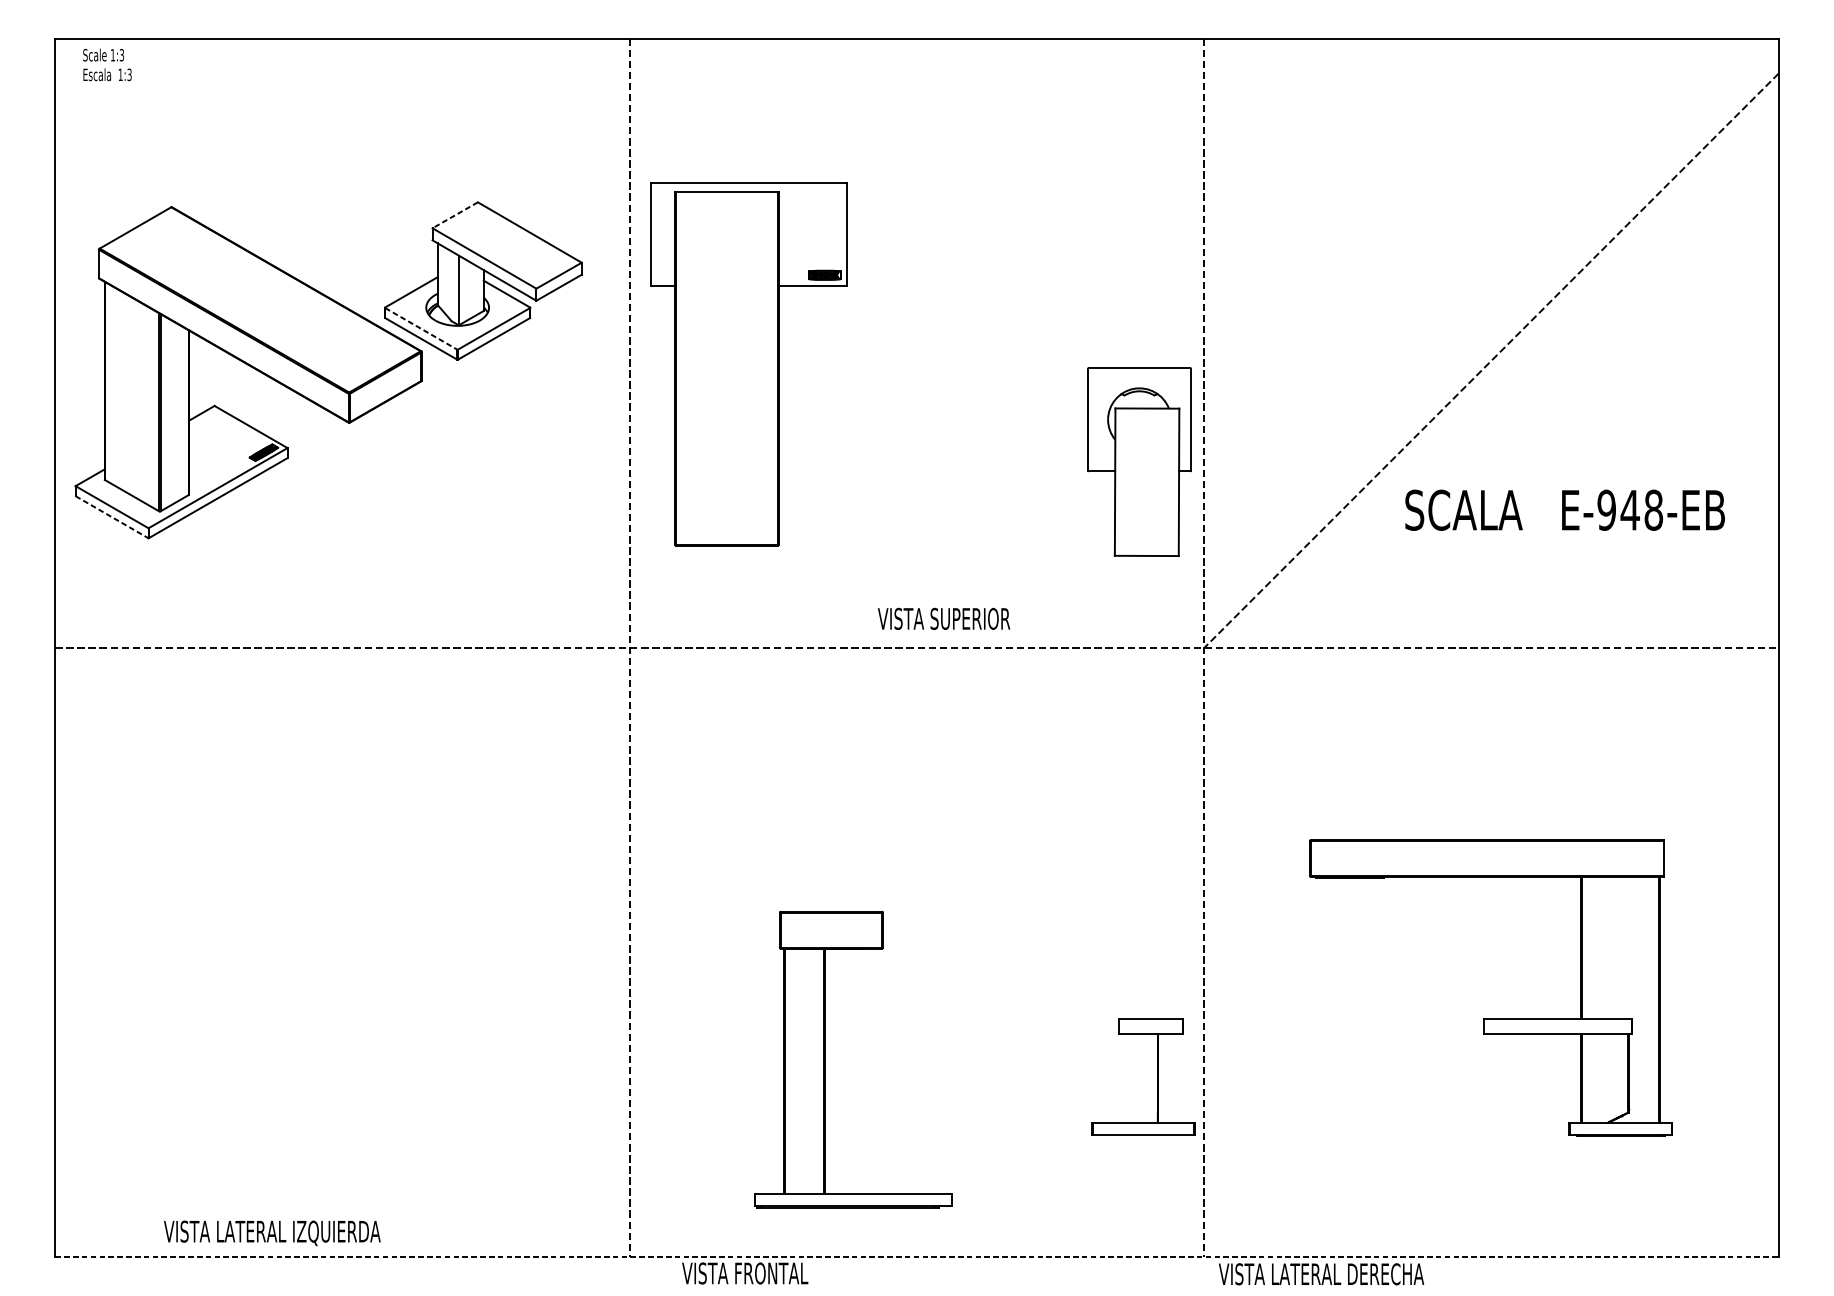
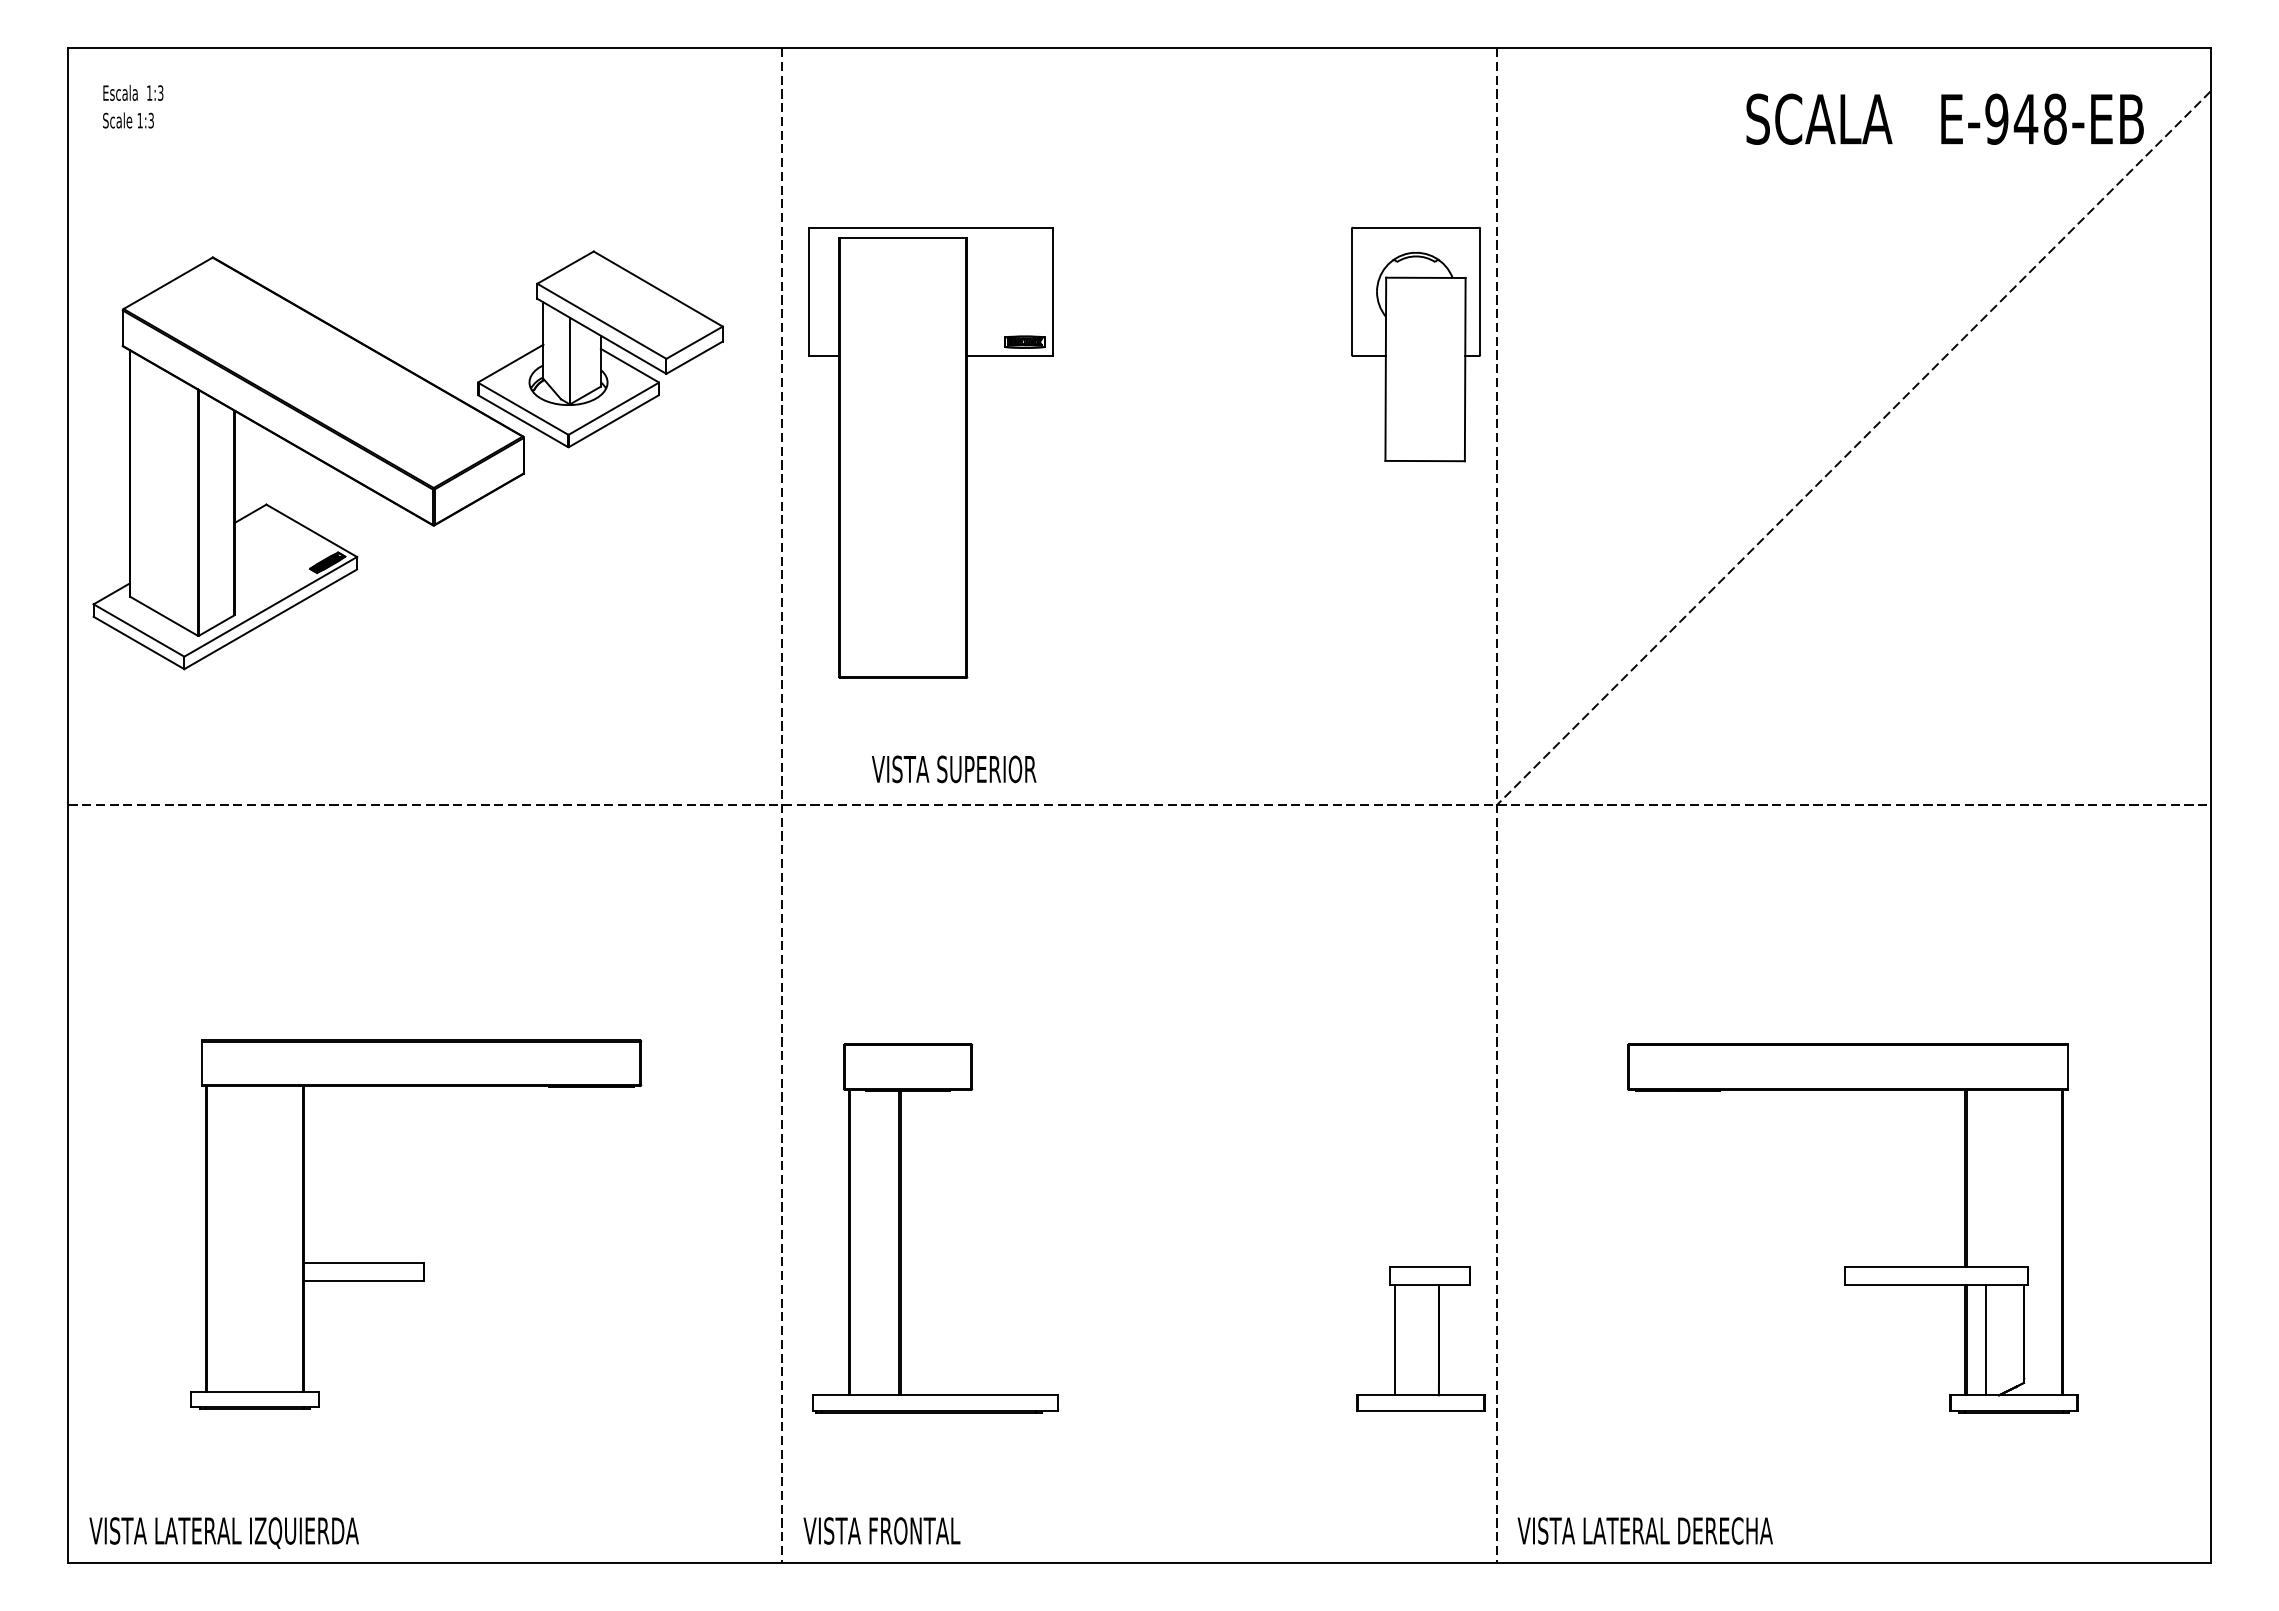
text: (103, 55) -> (128, 120), moved
line: (455, 215) -> (565, 267), dashed -> solid
line: (421, 328) -> (523, 408), dashed -> solid
part: (1139, 462) -> (1415, 344), moved
text: (1564, 509) -> (1944, 118), moved
line: (112, 517) -> (139, 643), dashed -> solid
text: (944, 619) -> (954, 769), moved
part: (335, 1015) -> (416, 1262), added
part: (826, 1059) -> (901, 1228), moved
line: (1122, 1077) -> (1395, 1339), added
line: (1598, 1077) -> (1986, 1339), added
text: (271, 1232) -> (223, 1532), moved
line: (917, 1257) -> (1139, 1562), dashed -> solid
text: (744, 1273) -> (881, 1530), moved
text: (1320, 1273) -> (1644, 1530), moved

